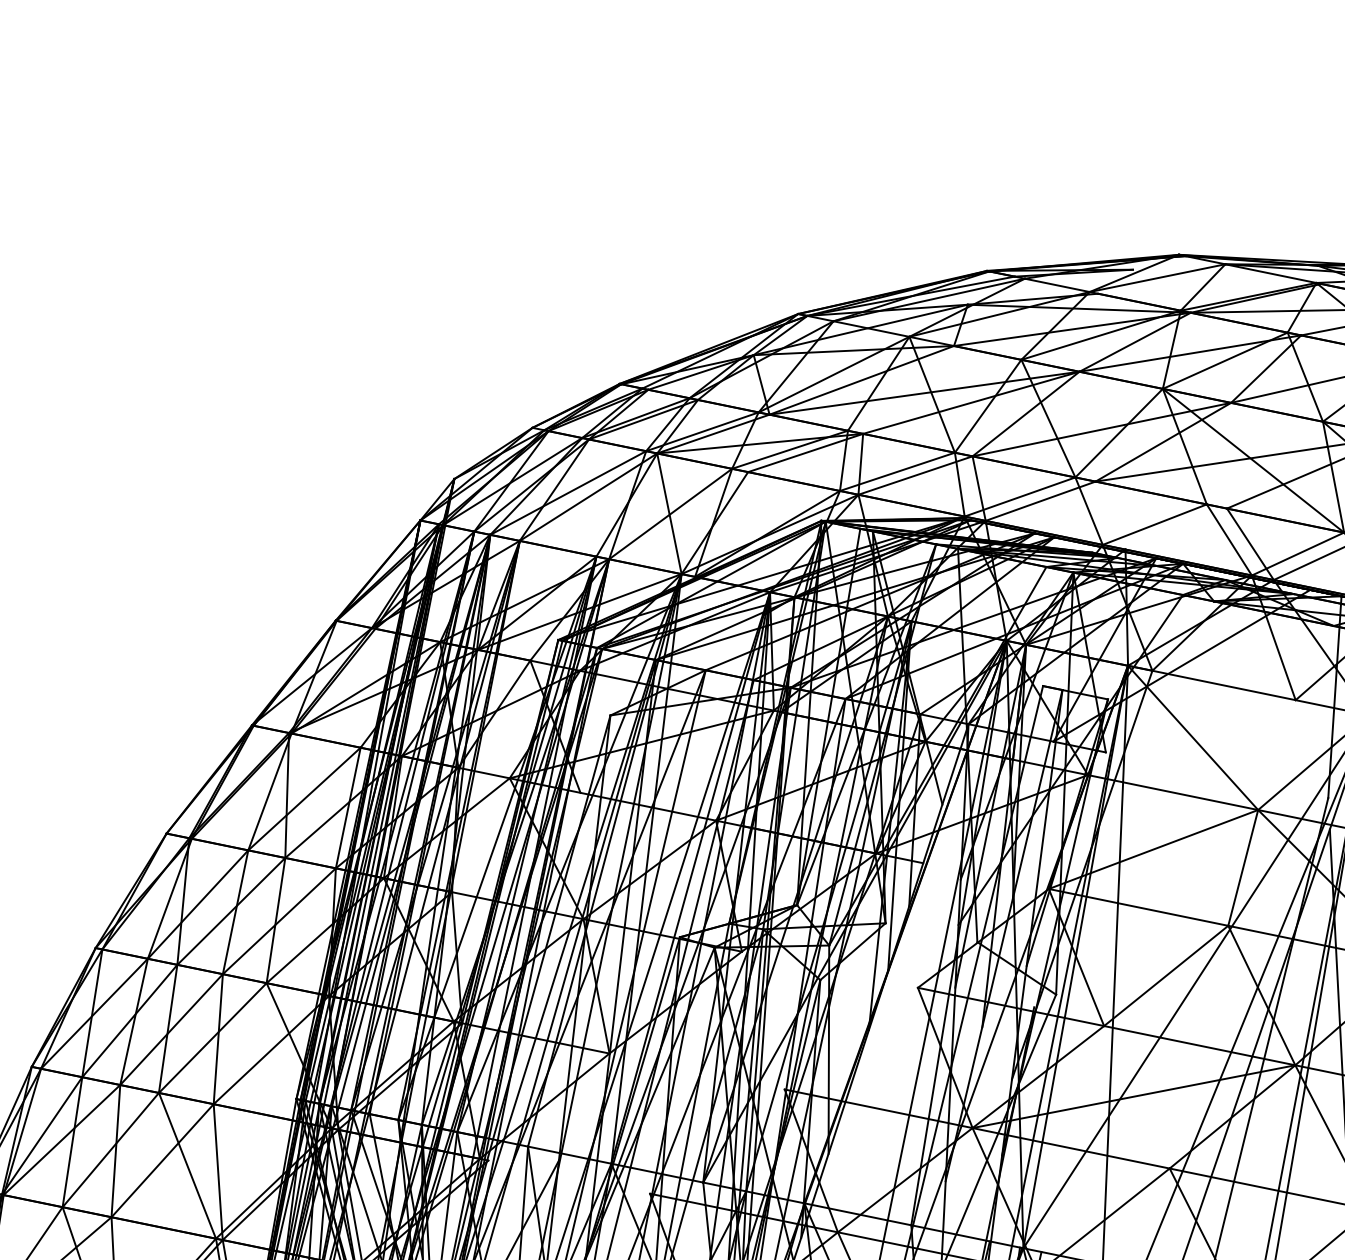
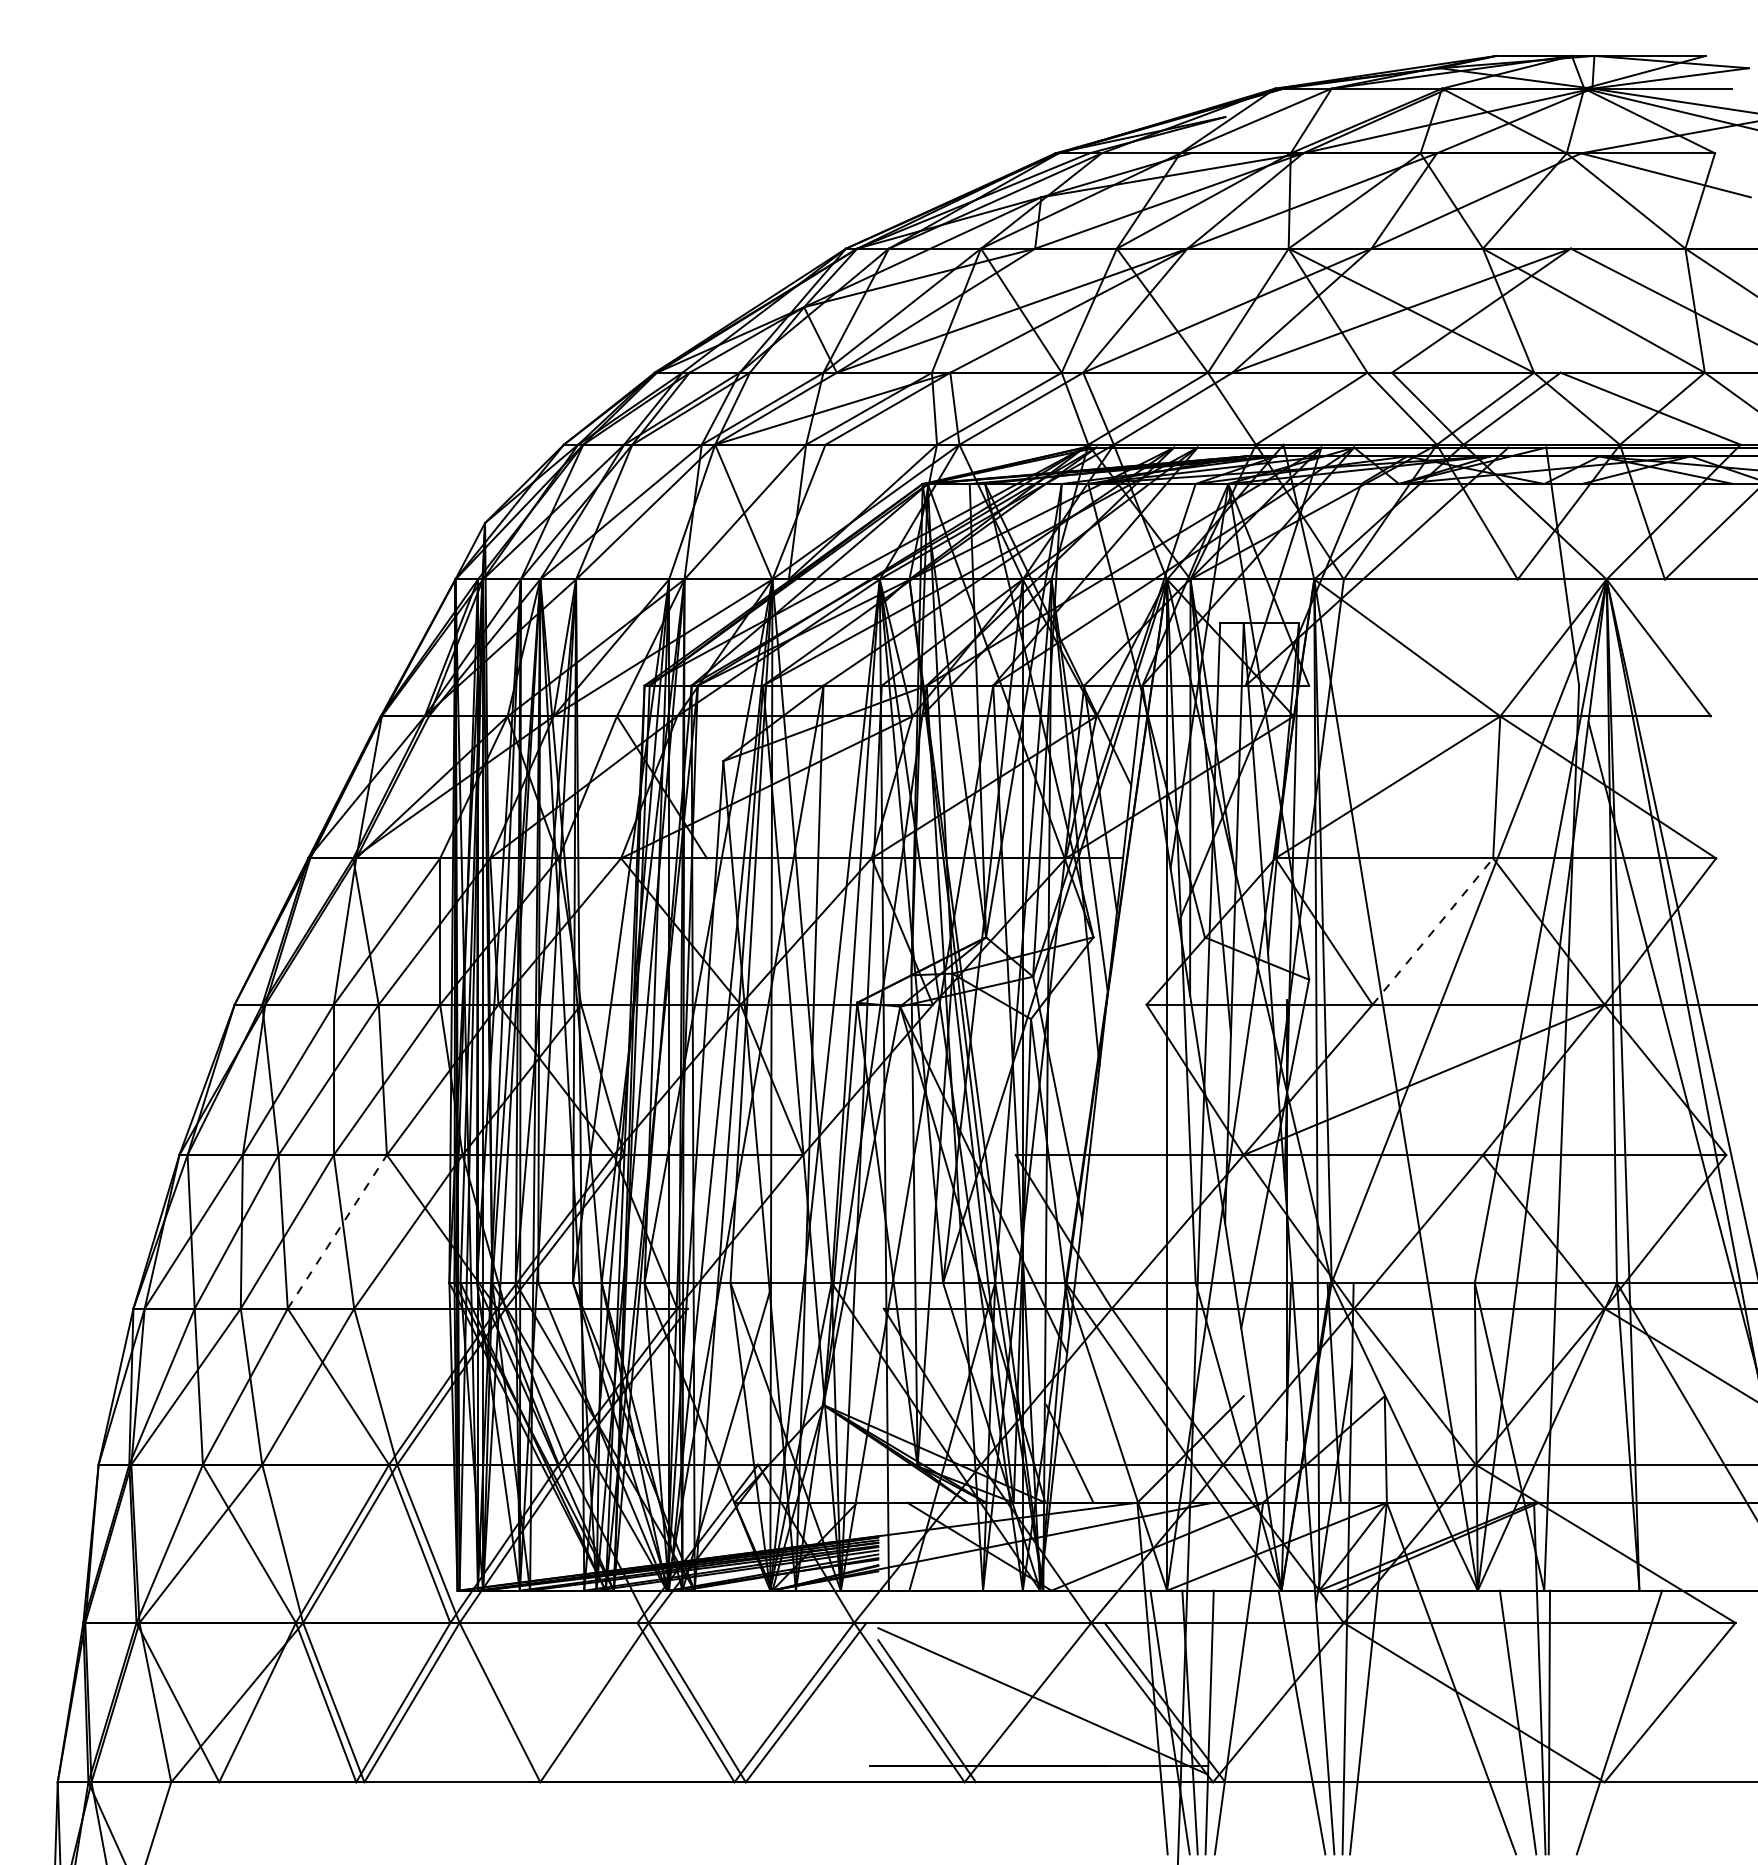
line: (1165, 975) -> (1432, 931), solid -> dashed
line: (212, 1037) -> (337, 1231), solid -> dashed

